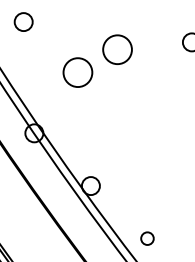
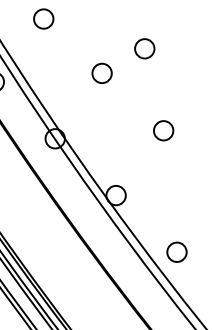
circle: (117, 49) -> (144, 48), size x0.62
circle: (77, 72) -> (101, 73), size x0.62
circle: (134, 125) -> (163, 130), added
circle: (147, 238) -> (176, 251), size x1.43

